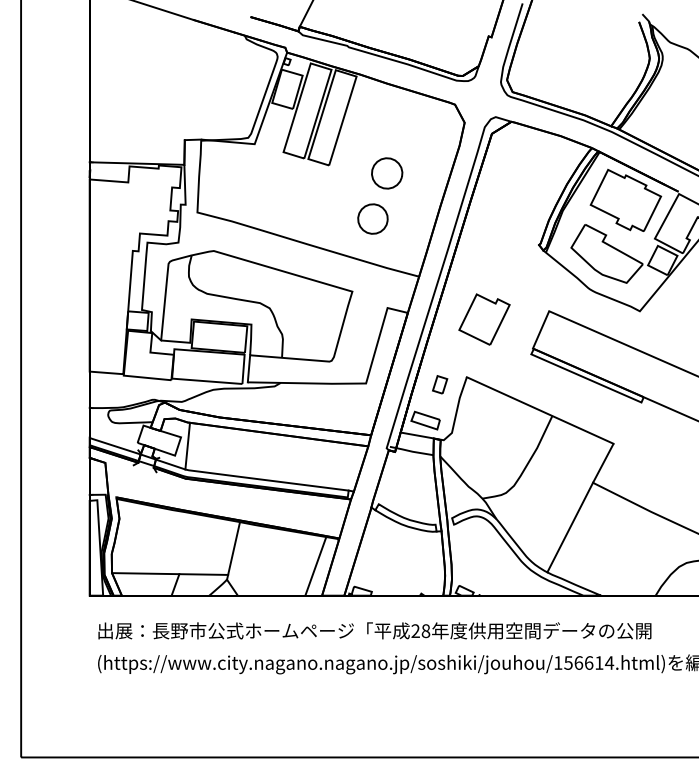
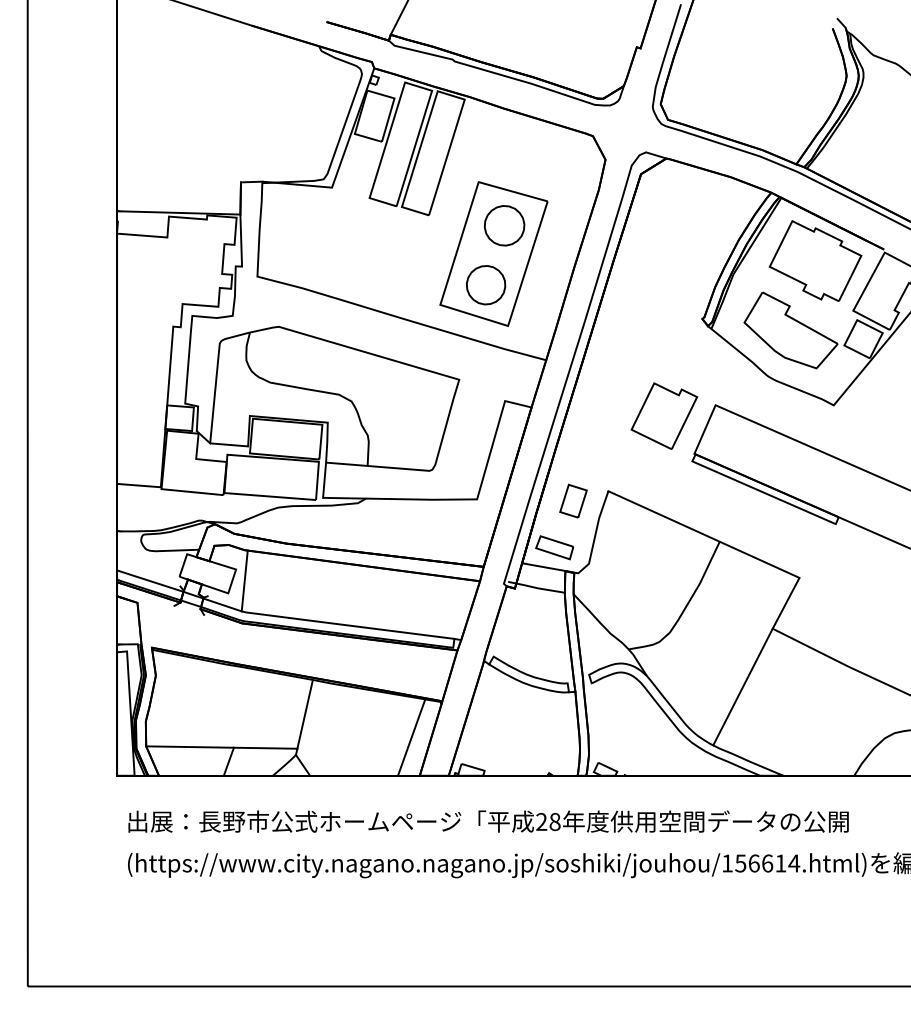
part: (378, 194) -> (493, 253), added
part: (484, 319) -> (664, 415), moved
part: (440, 384) -> (573, 500), size x1.43

